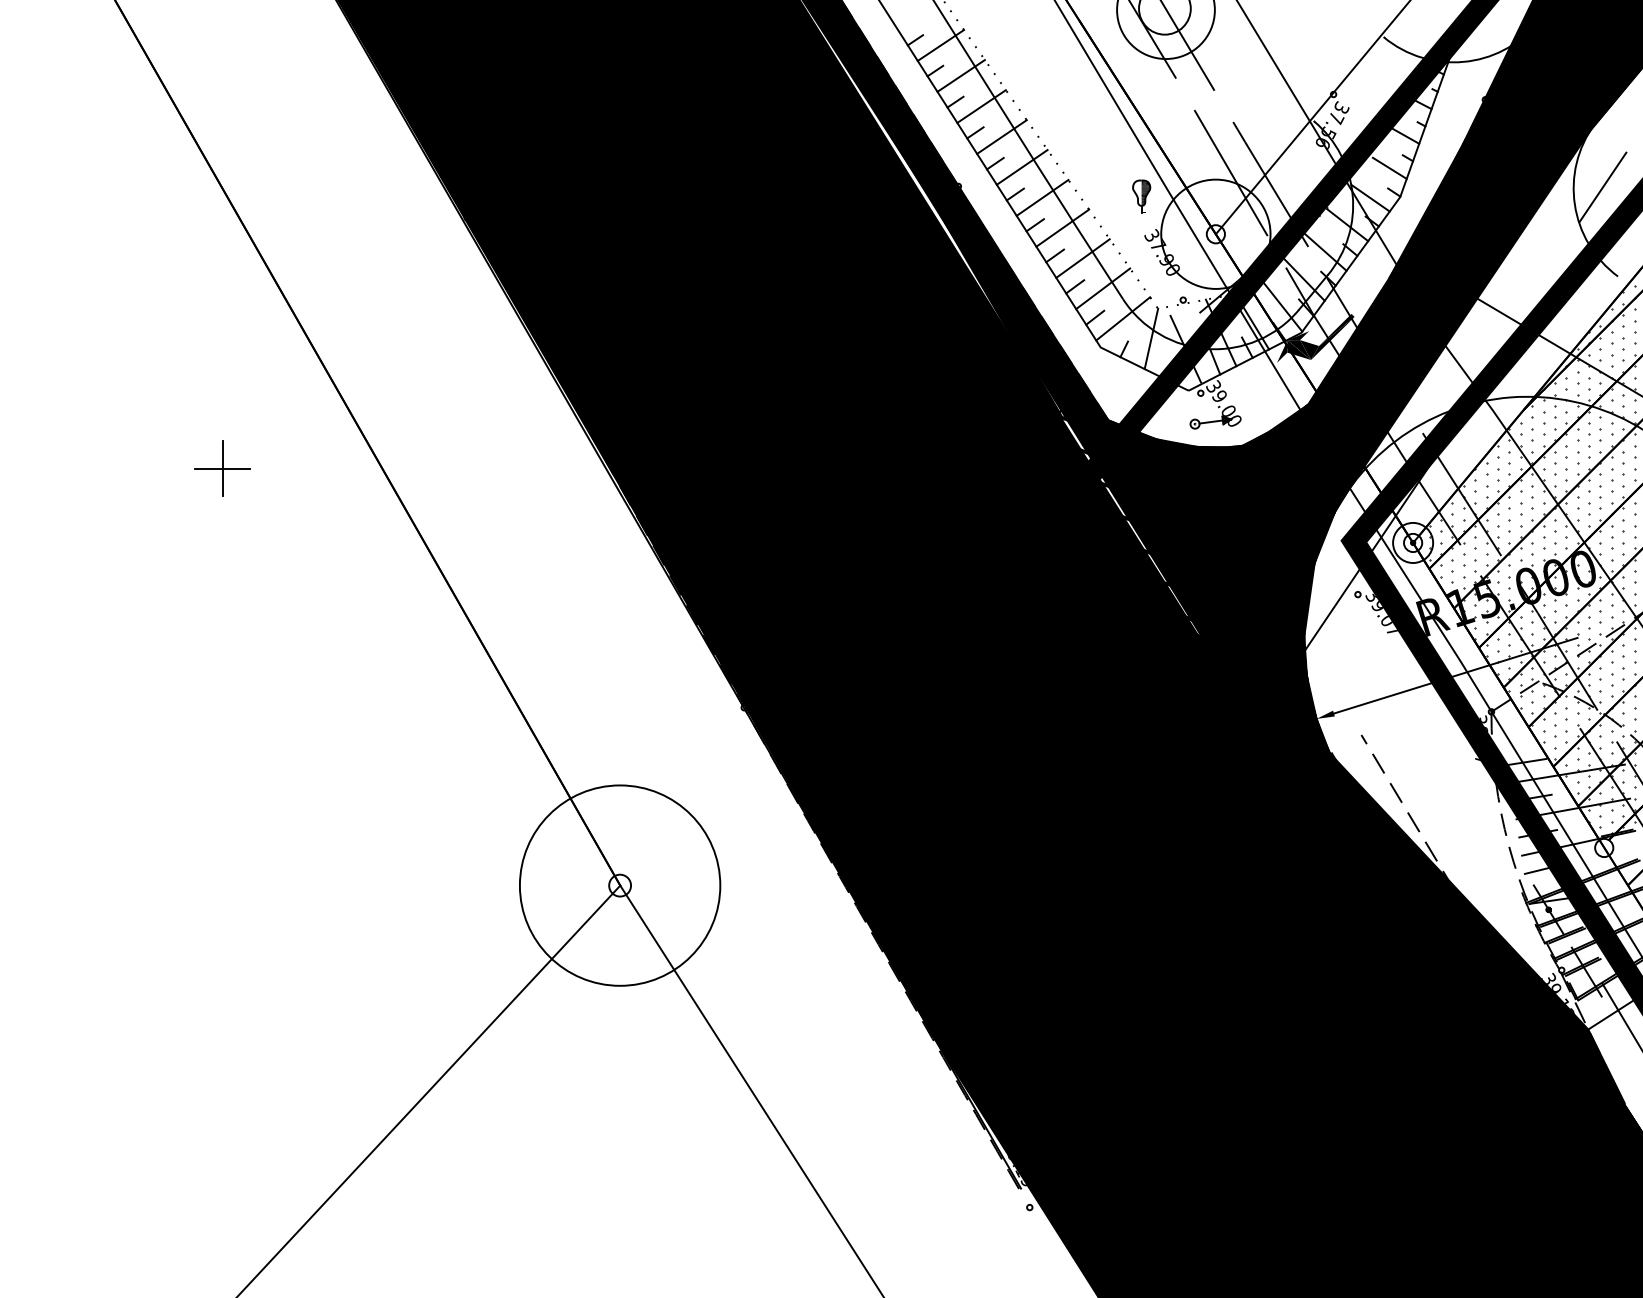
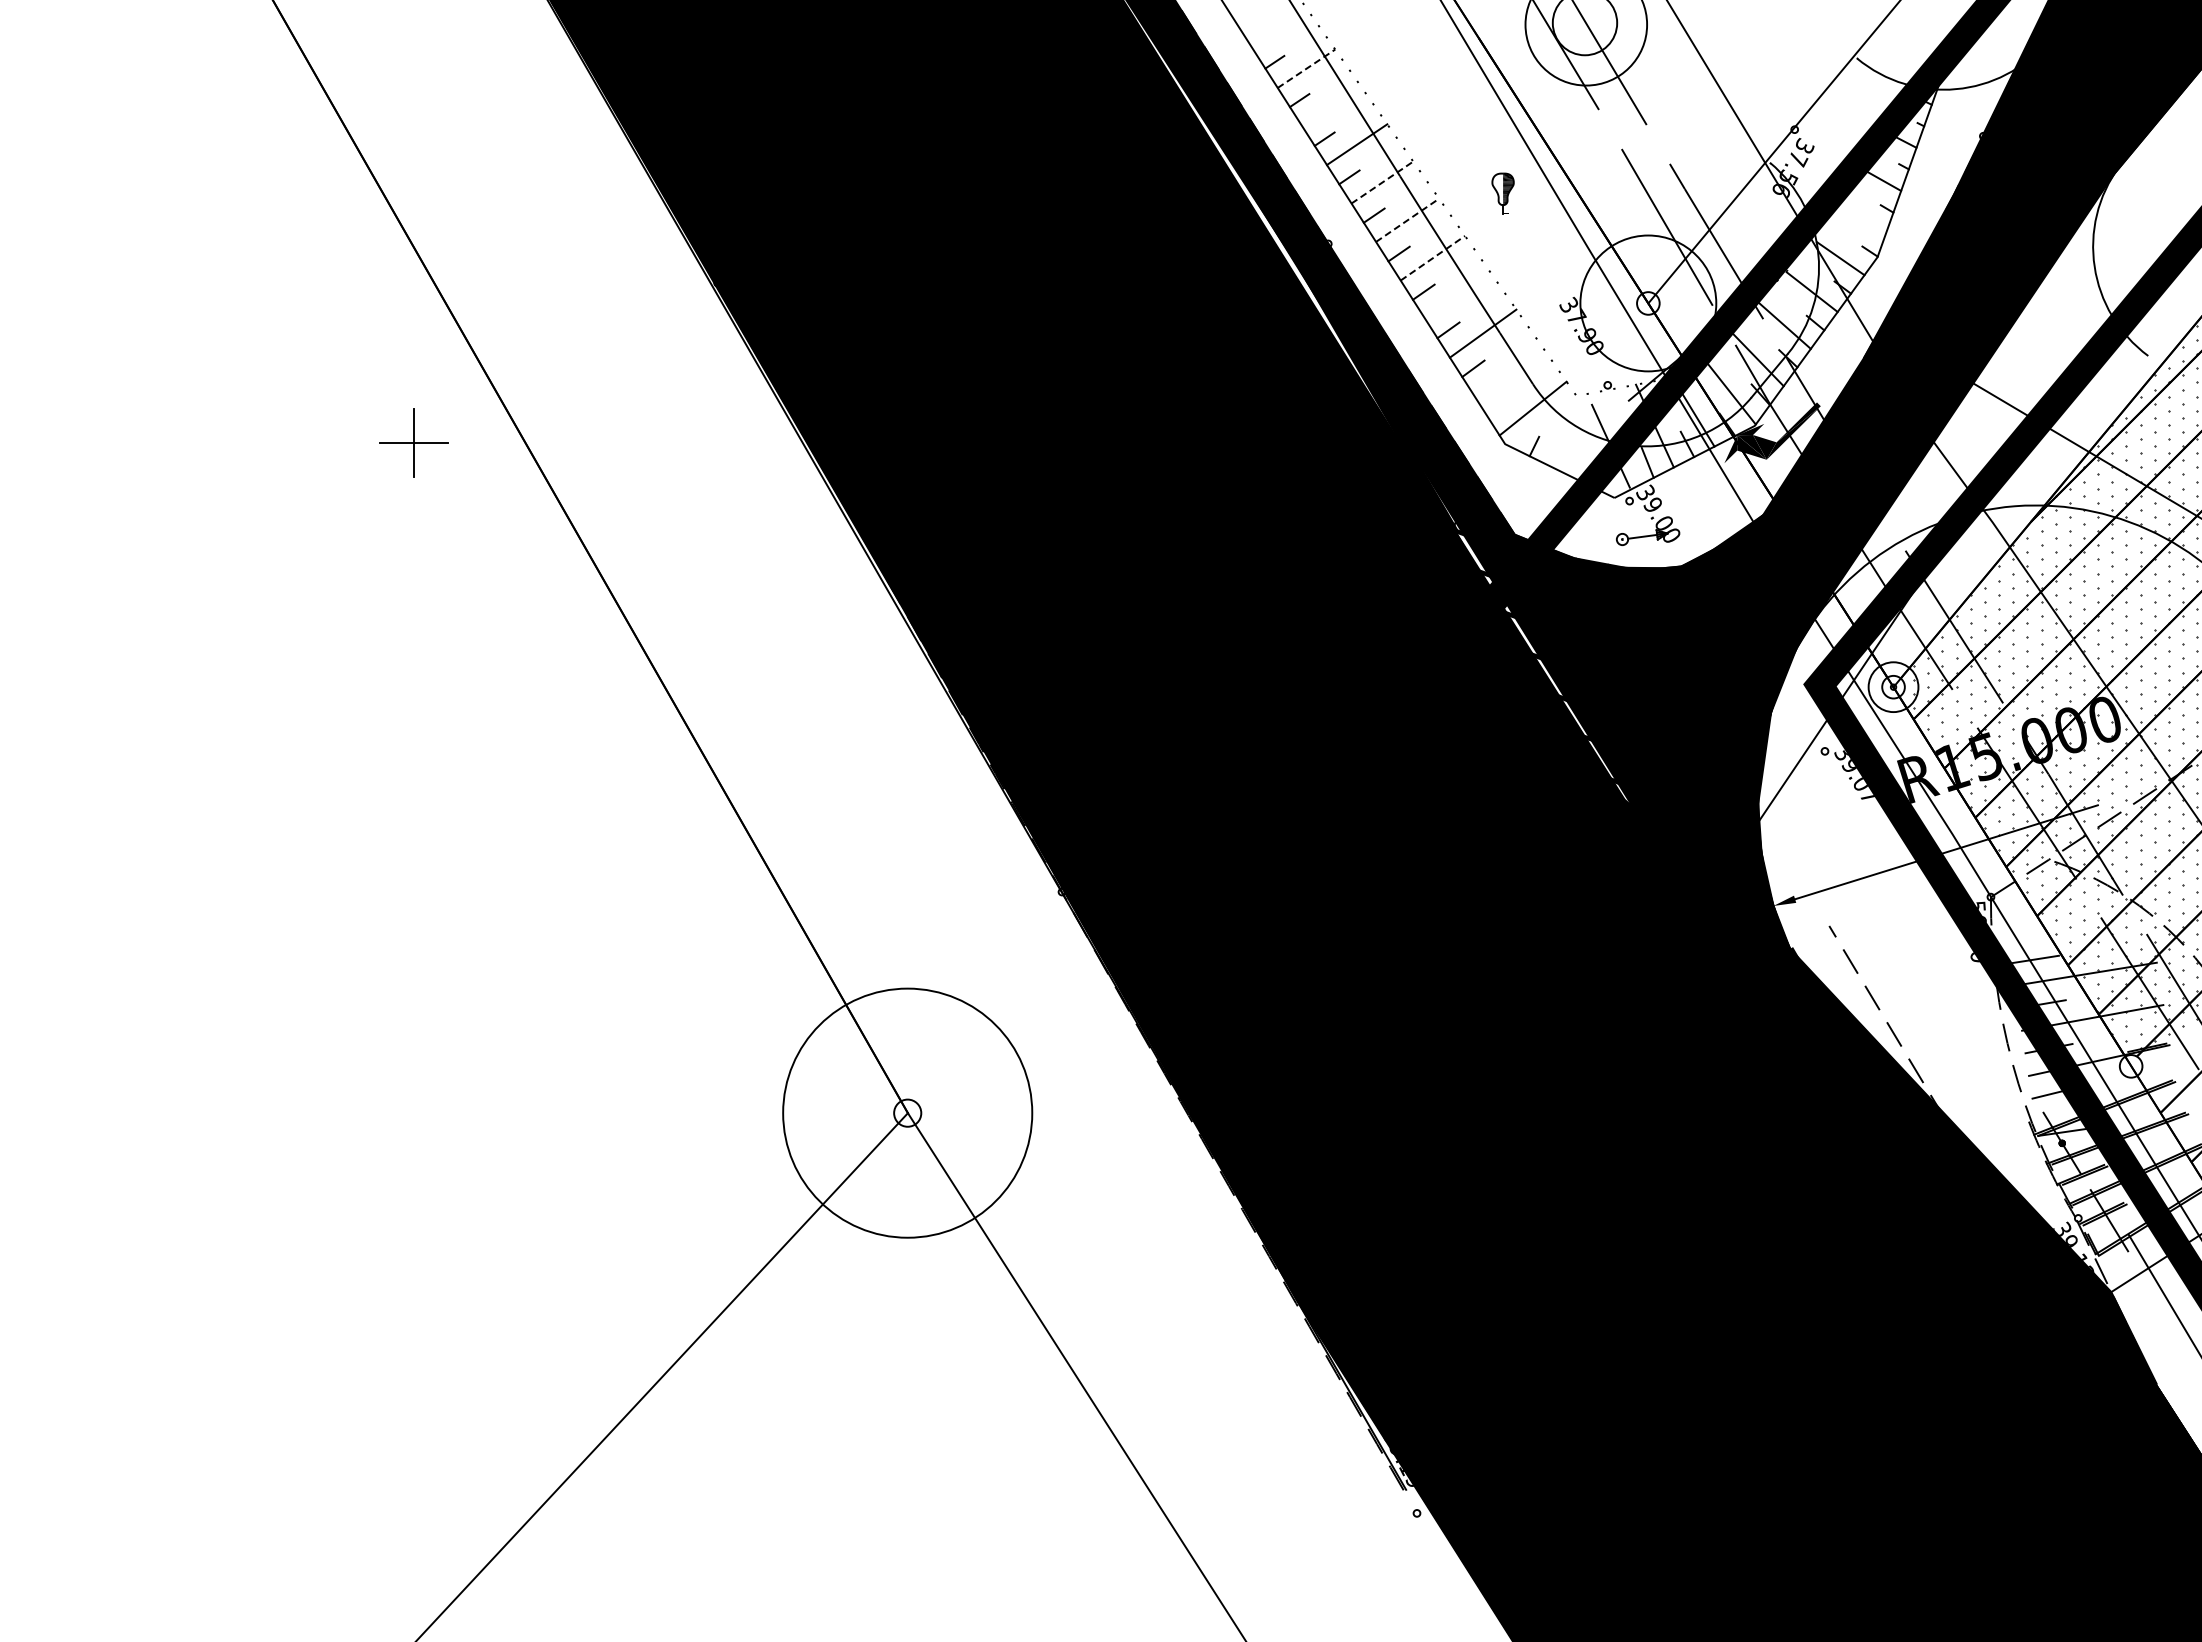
line: (940, 45) -> (1306, 68), solid -> dashed
line: (961, 75) -> (1331, 106), removed
line: (1002, 136) -> (1382, 182), solid -> dashed
line: (1022, 167) -> (1408, 220), solid -> dashed
line: (1389, 168) -> (1864, 221), removed
line: (1602, 186) -> (2129, 244), removed
part: (1141, 196) -> (1502, 193), moved
line: (1043, 197) -> (1433, 257), solid -> dashed
line: (1062, 227) -> (1457, 295), removed
line: (1102, 289) -> (1507, 371), removed
line: (1095, 317) -> (1498, 406), removed
line: (1150, 338) -> (1567, 433), removed
part: (222, 468) -> (413, 442), moved
text: (1481, 739) -> (1978, 931), 38.97 -> 50.70

